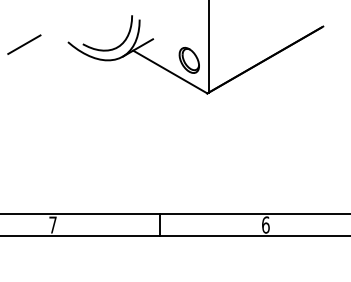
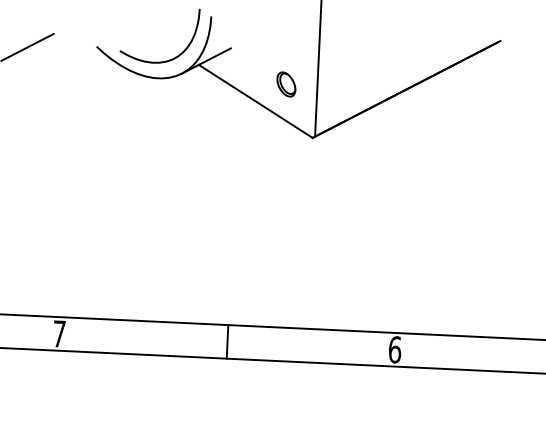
part: (188, 60) -> (285, 84), size x0.6

